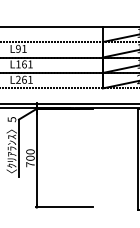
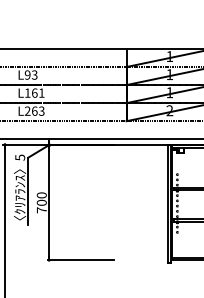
text: (24, 48) -> (34, 74), L91 -> L93
text: (30, 79) -> (41, 110), L261 -> L263

